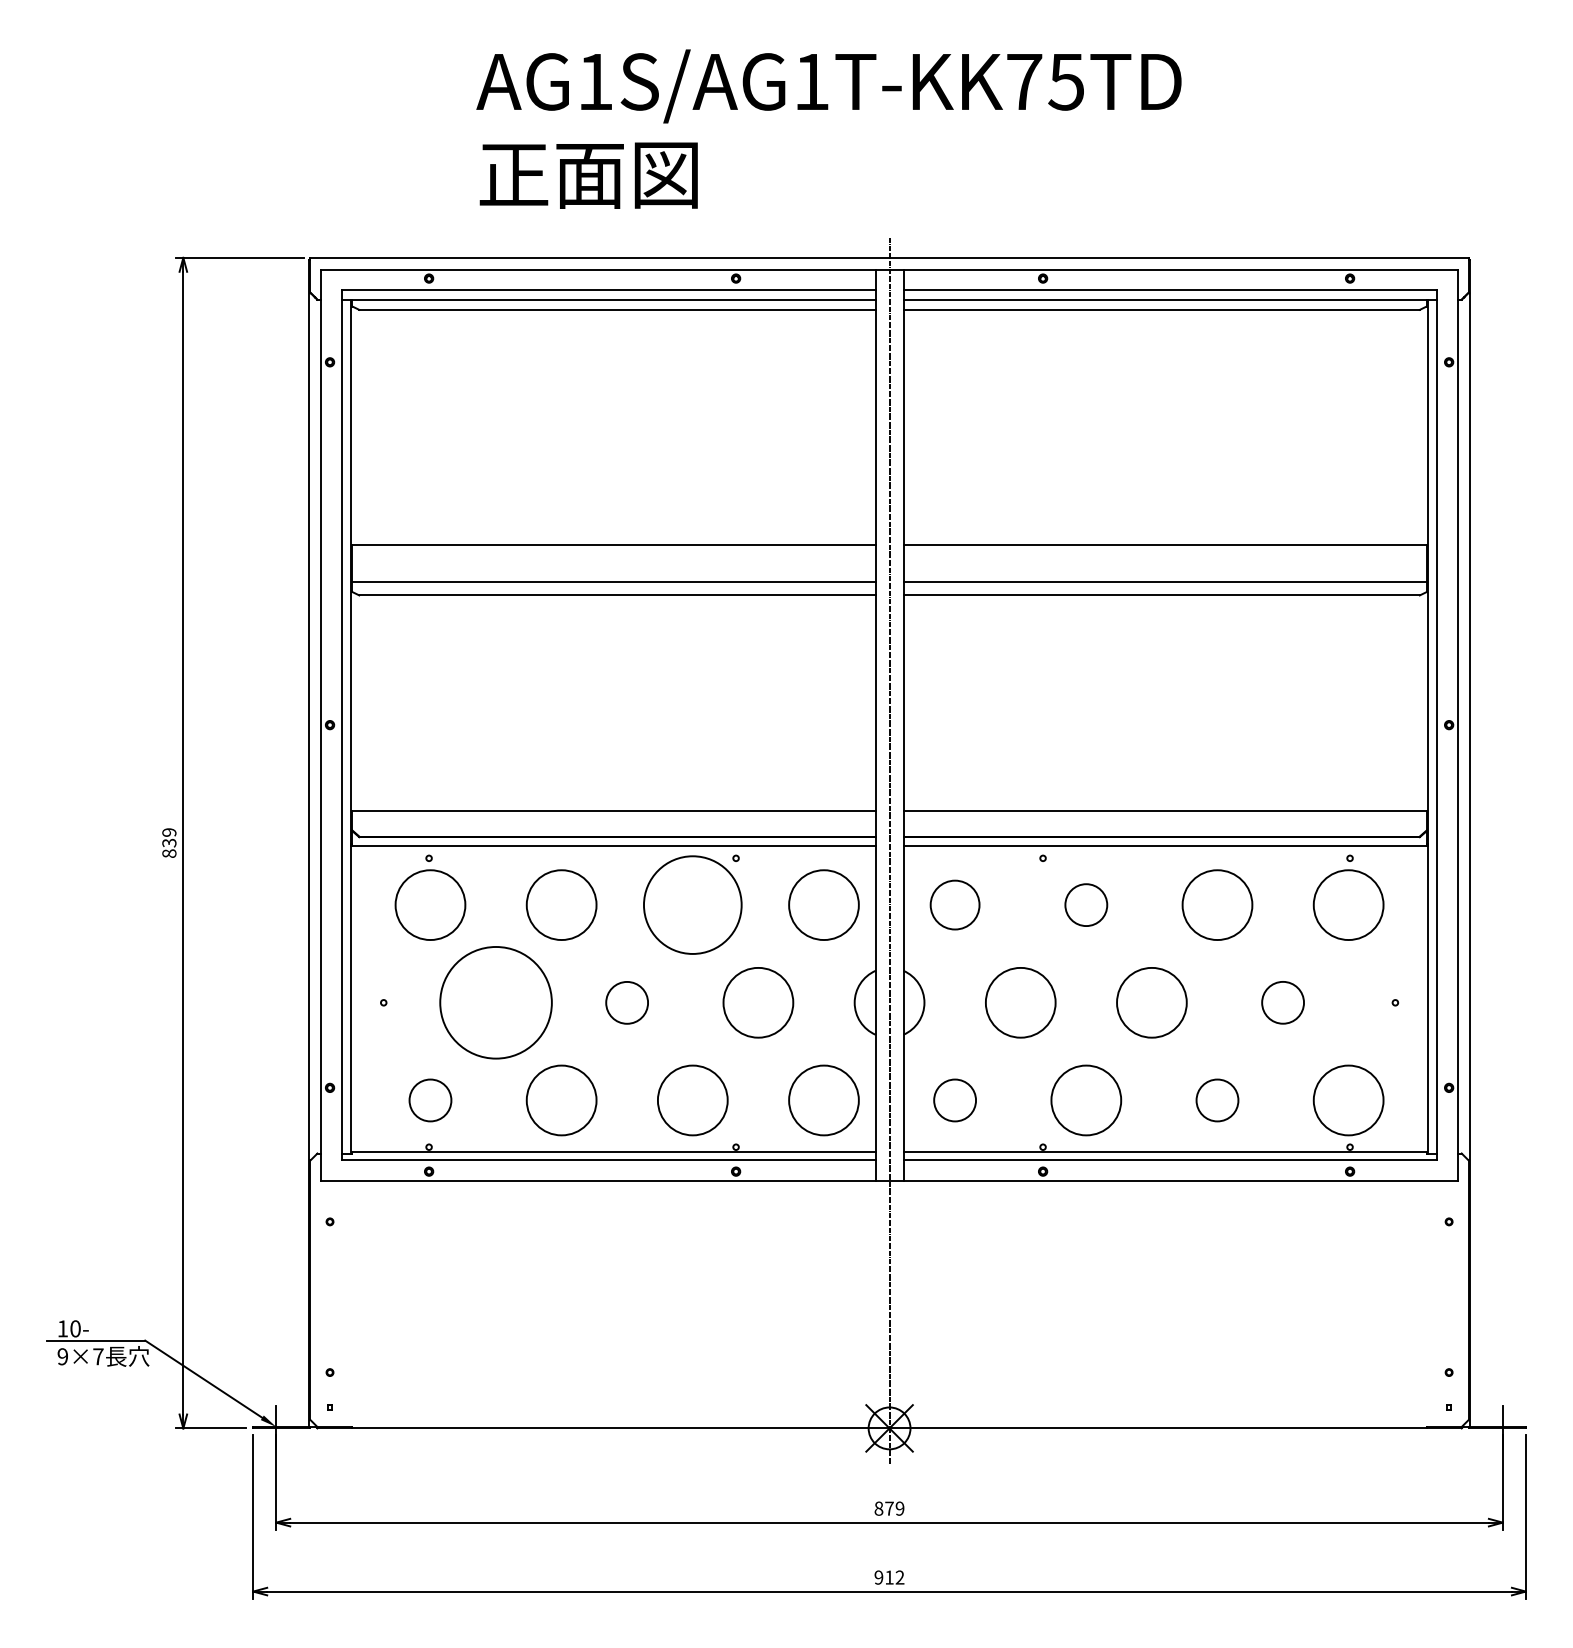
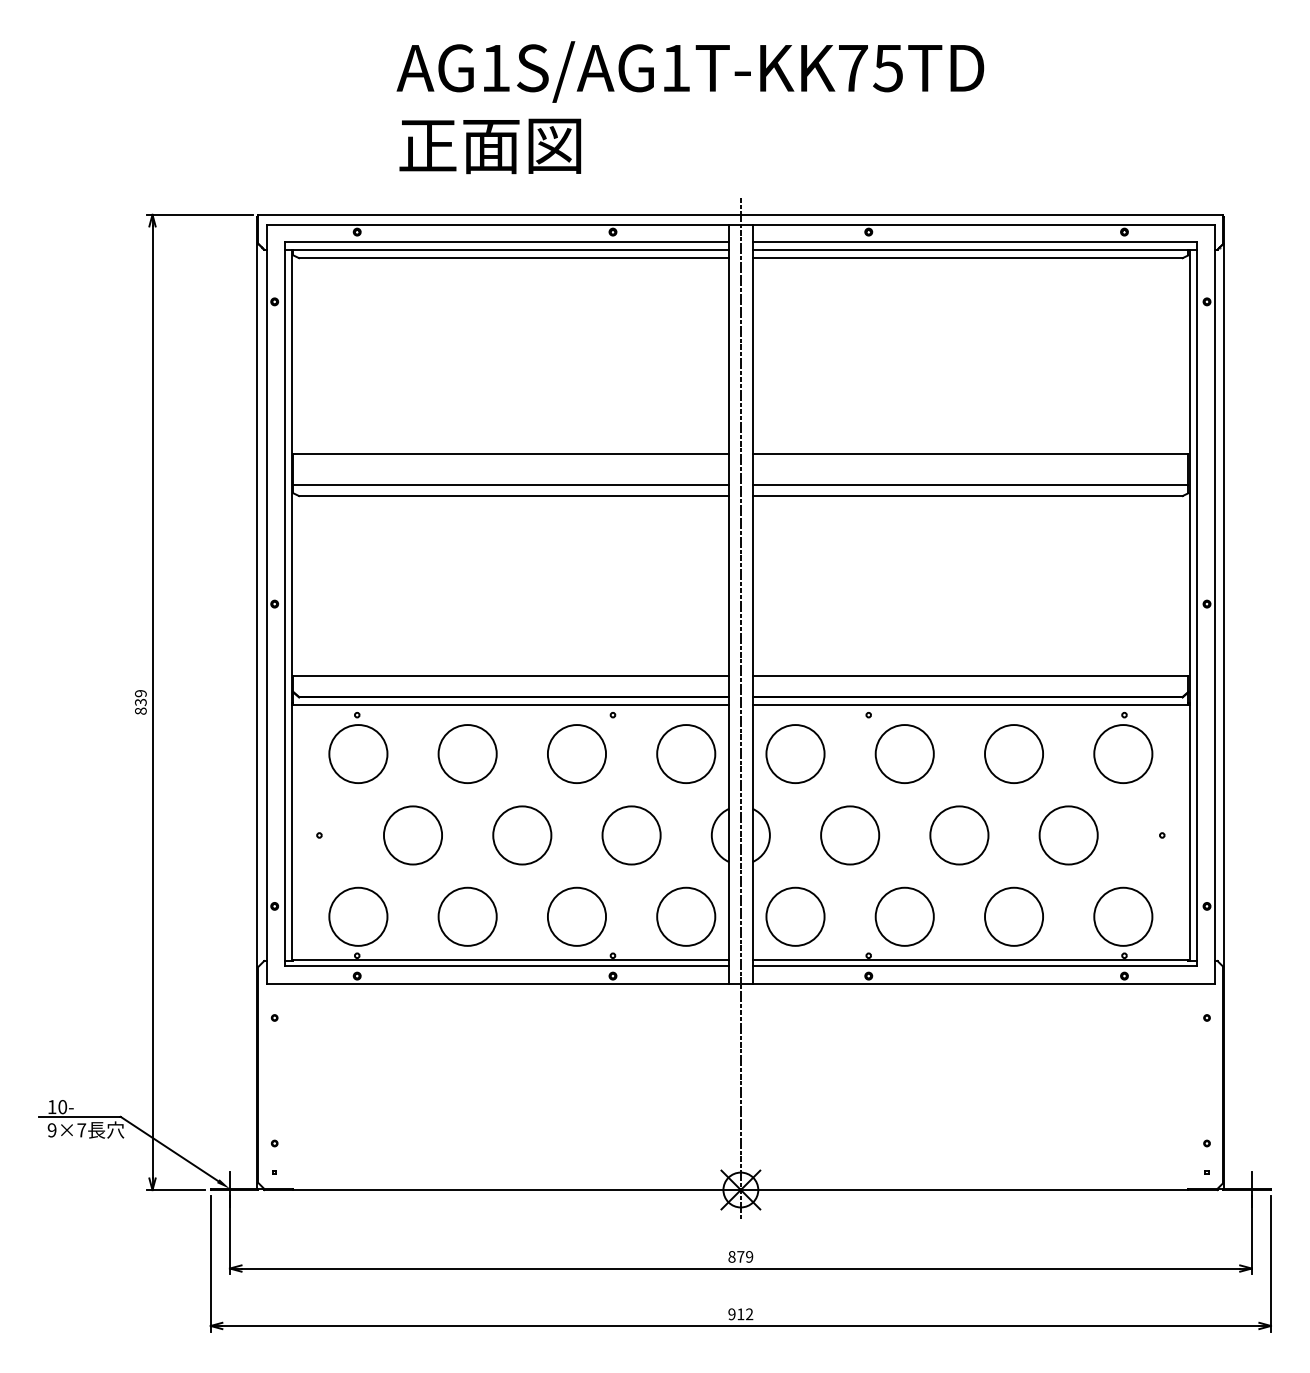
circle: (954, 904) -> (794, 753), size x1.43
circle: (692, 905) -> (576, 754), size x0.71
circle: (1086, 905) -> (904, 754), size x1.67
circle: (495, 1002) -> (412, 835), size x0.62
circle: (626, 1002) -> (521, 835), size x1.67
circle: (1282, 1002) -> (1068, 835), size x1.67
circle: (430, 1100) -> (358, 916), size x1.67
circle: (954, 1100) -> (794, 916), size x1.67
circle: (1217, 1100) -> (1014, 916), size x1.67

